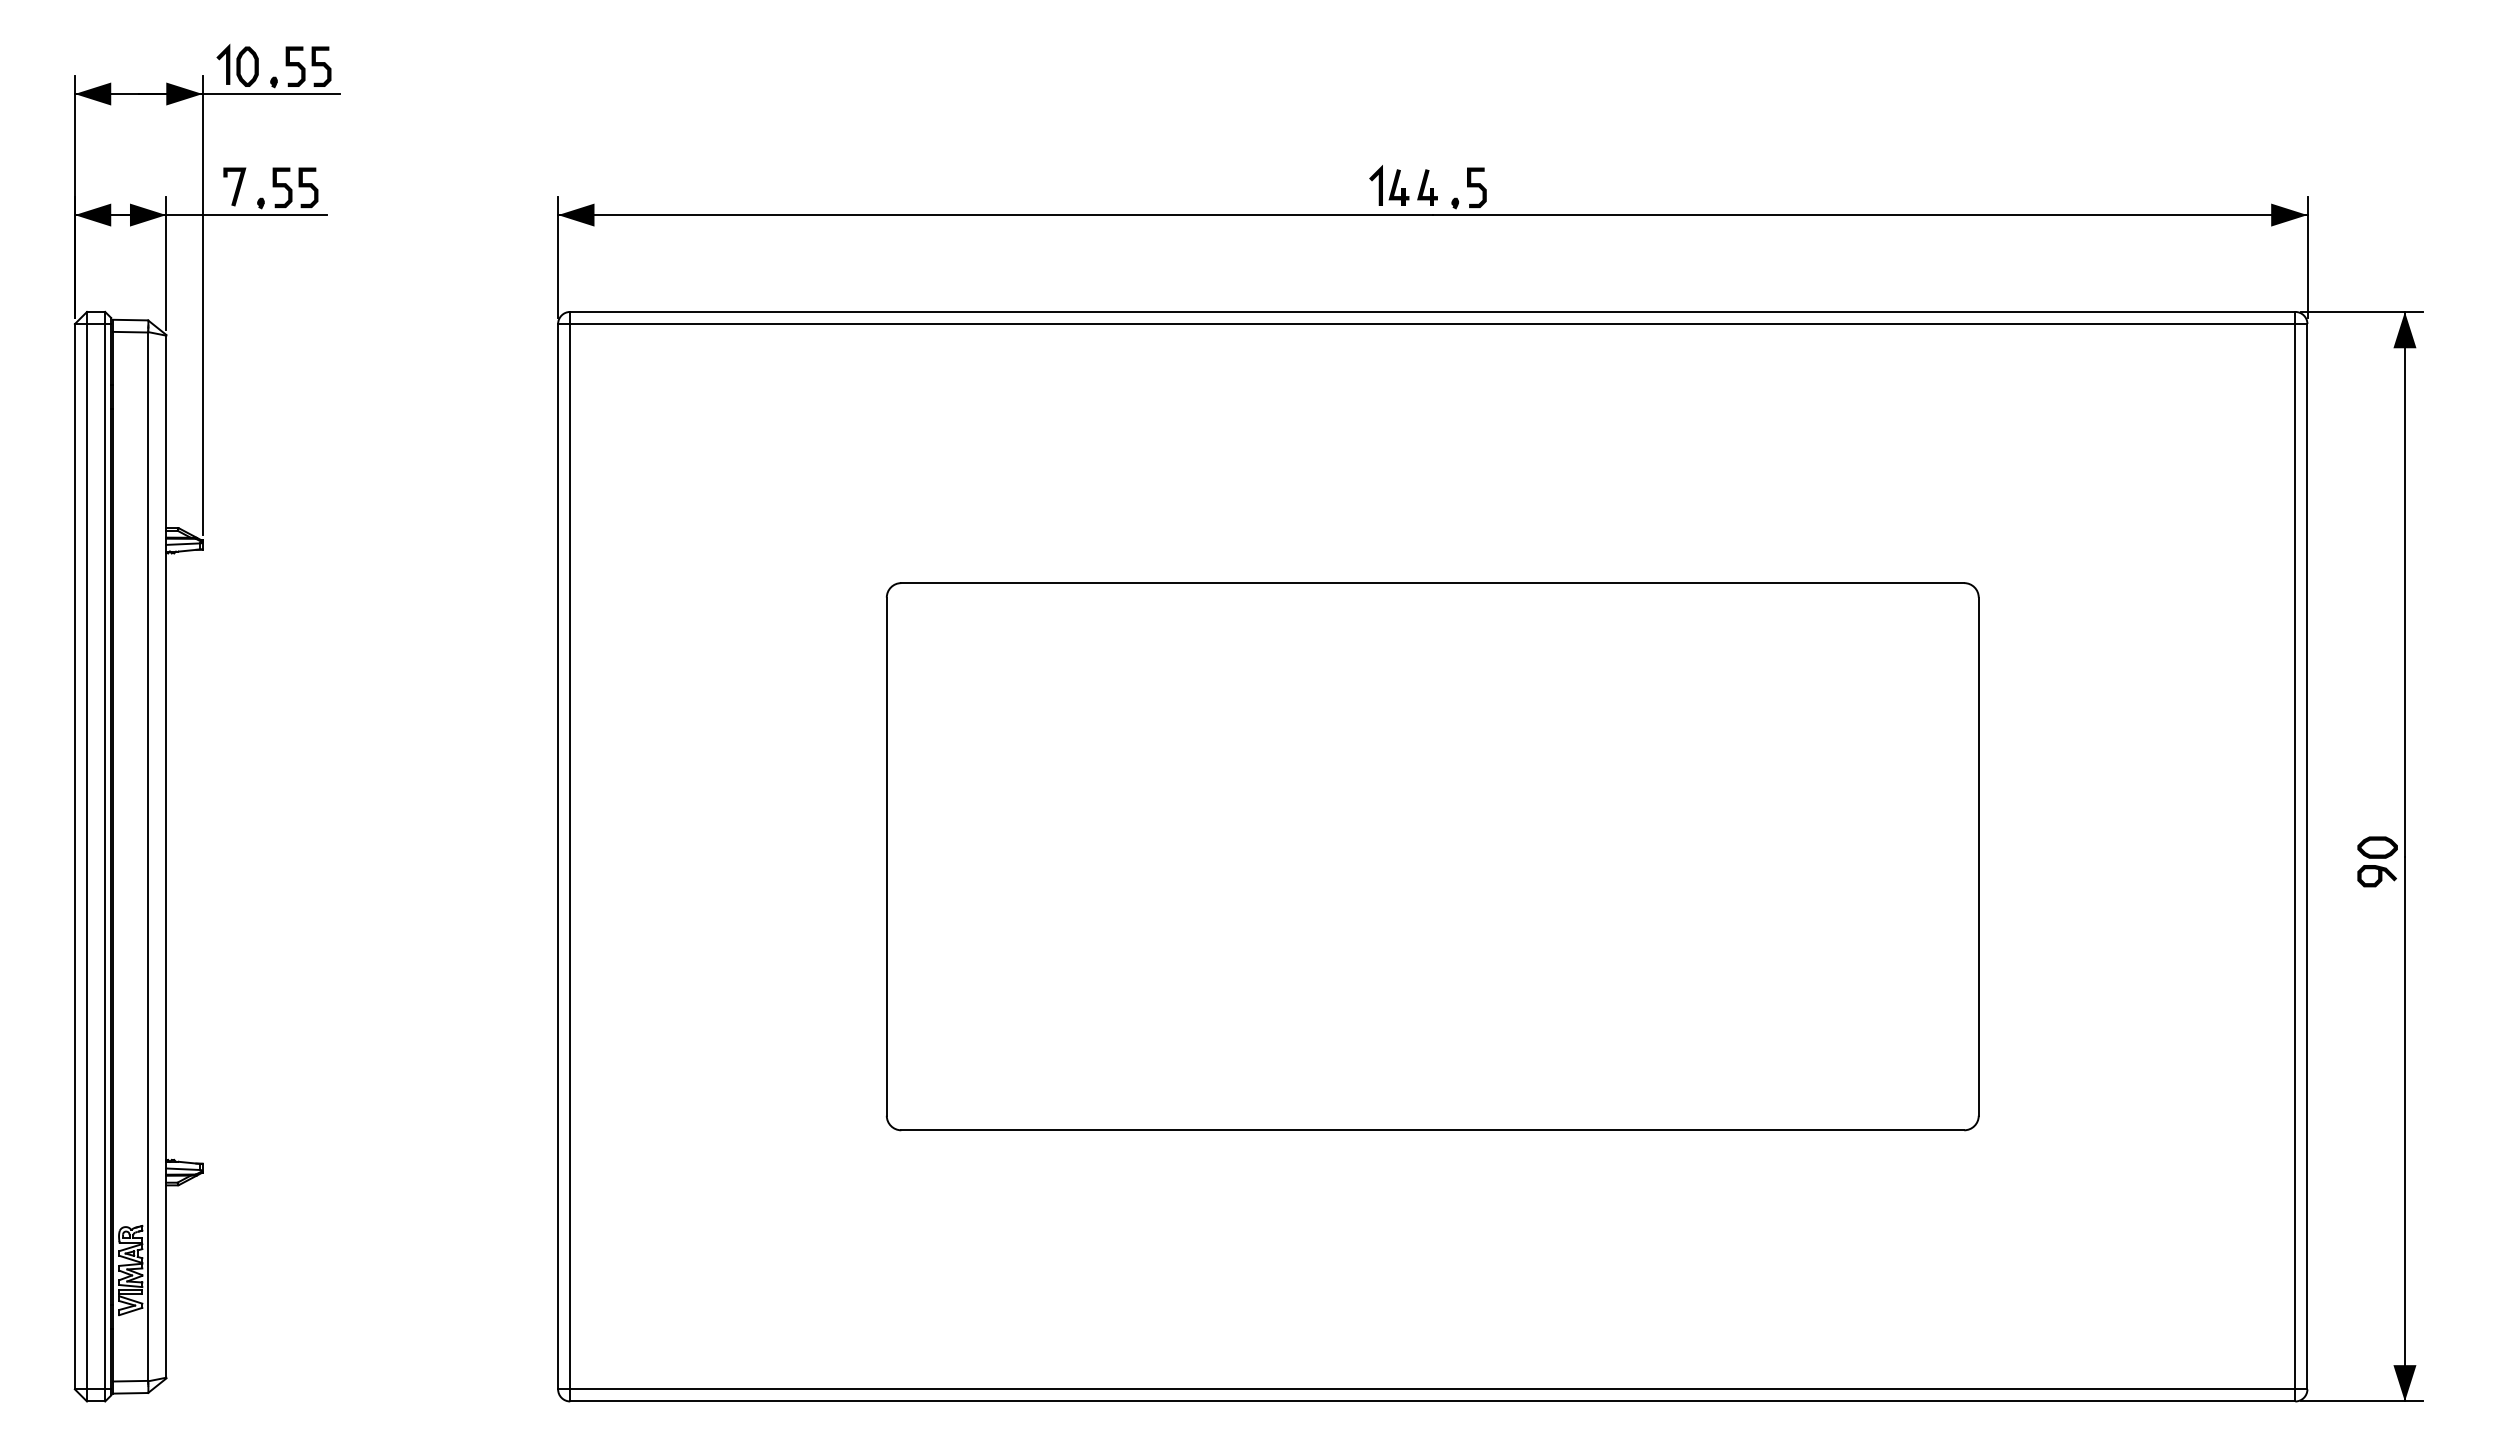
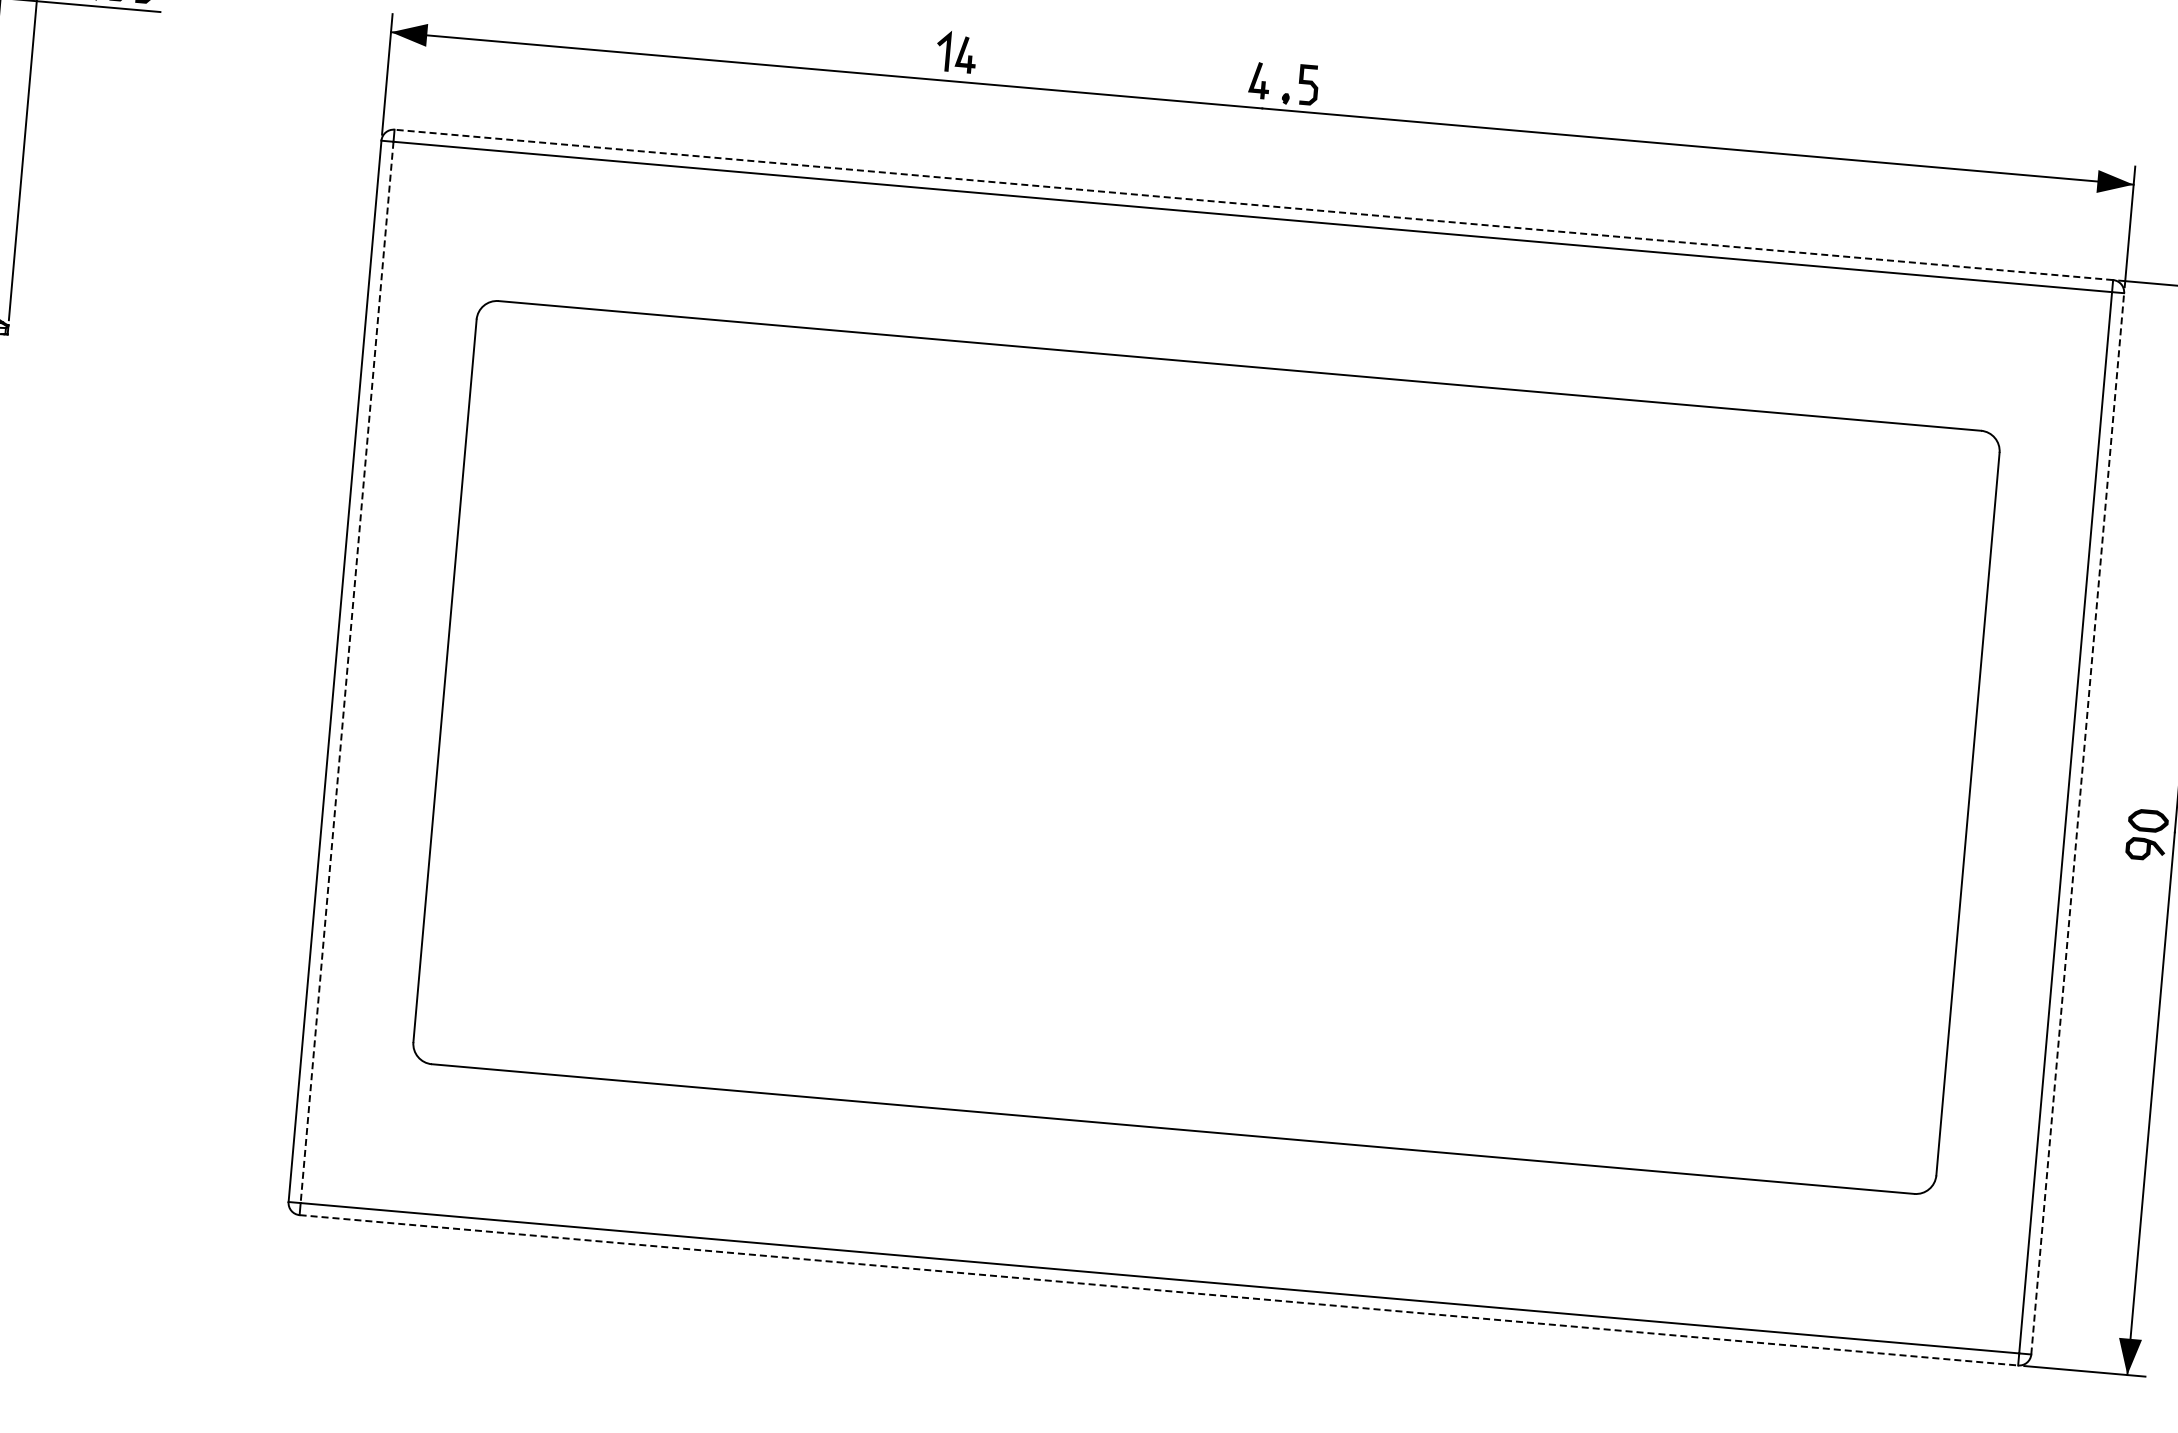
part: (1389, 185) -> (956, 51), moved
line: (1432, 311) -> (1253, 204), solid -> dashed
line: (570, 856) -> (347, 672), solid -> dashed
part: (1432, 856) -> (1206, 747), size x1.4
line: (2307, 856) -> (2077, 823), solid -> dashed
line: (1432, 1401) -> (1158, 1290), solid -> dashed

